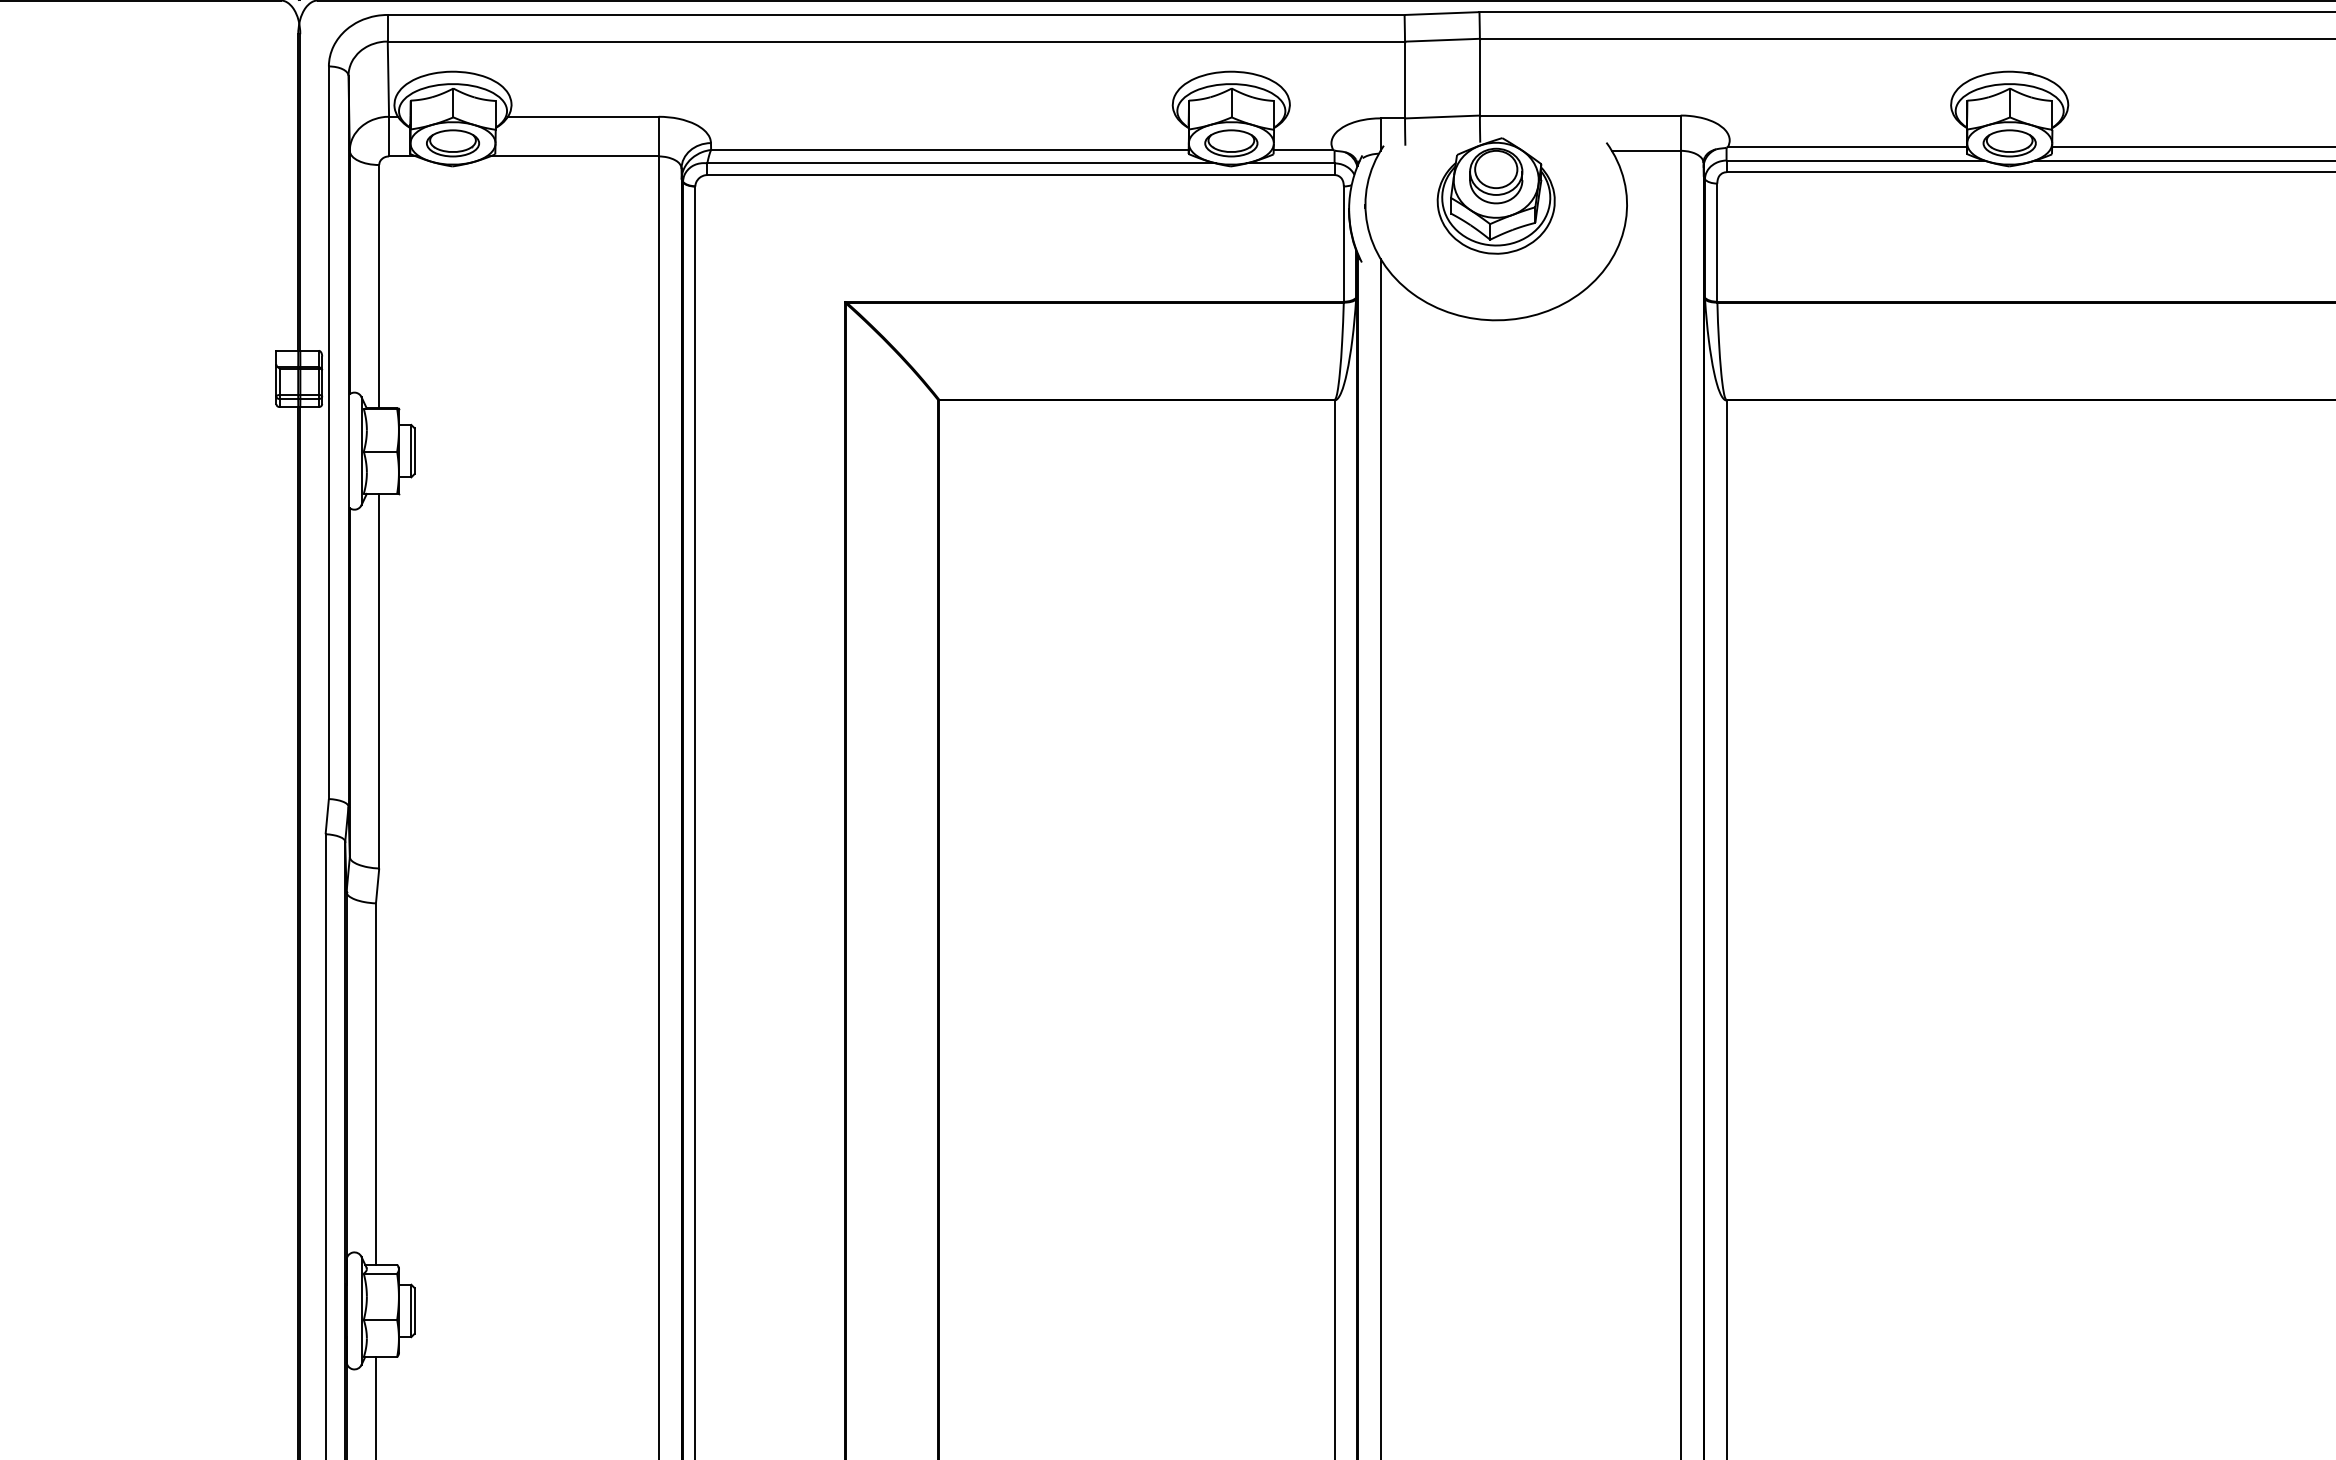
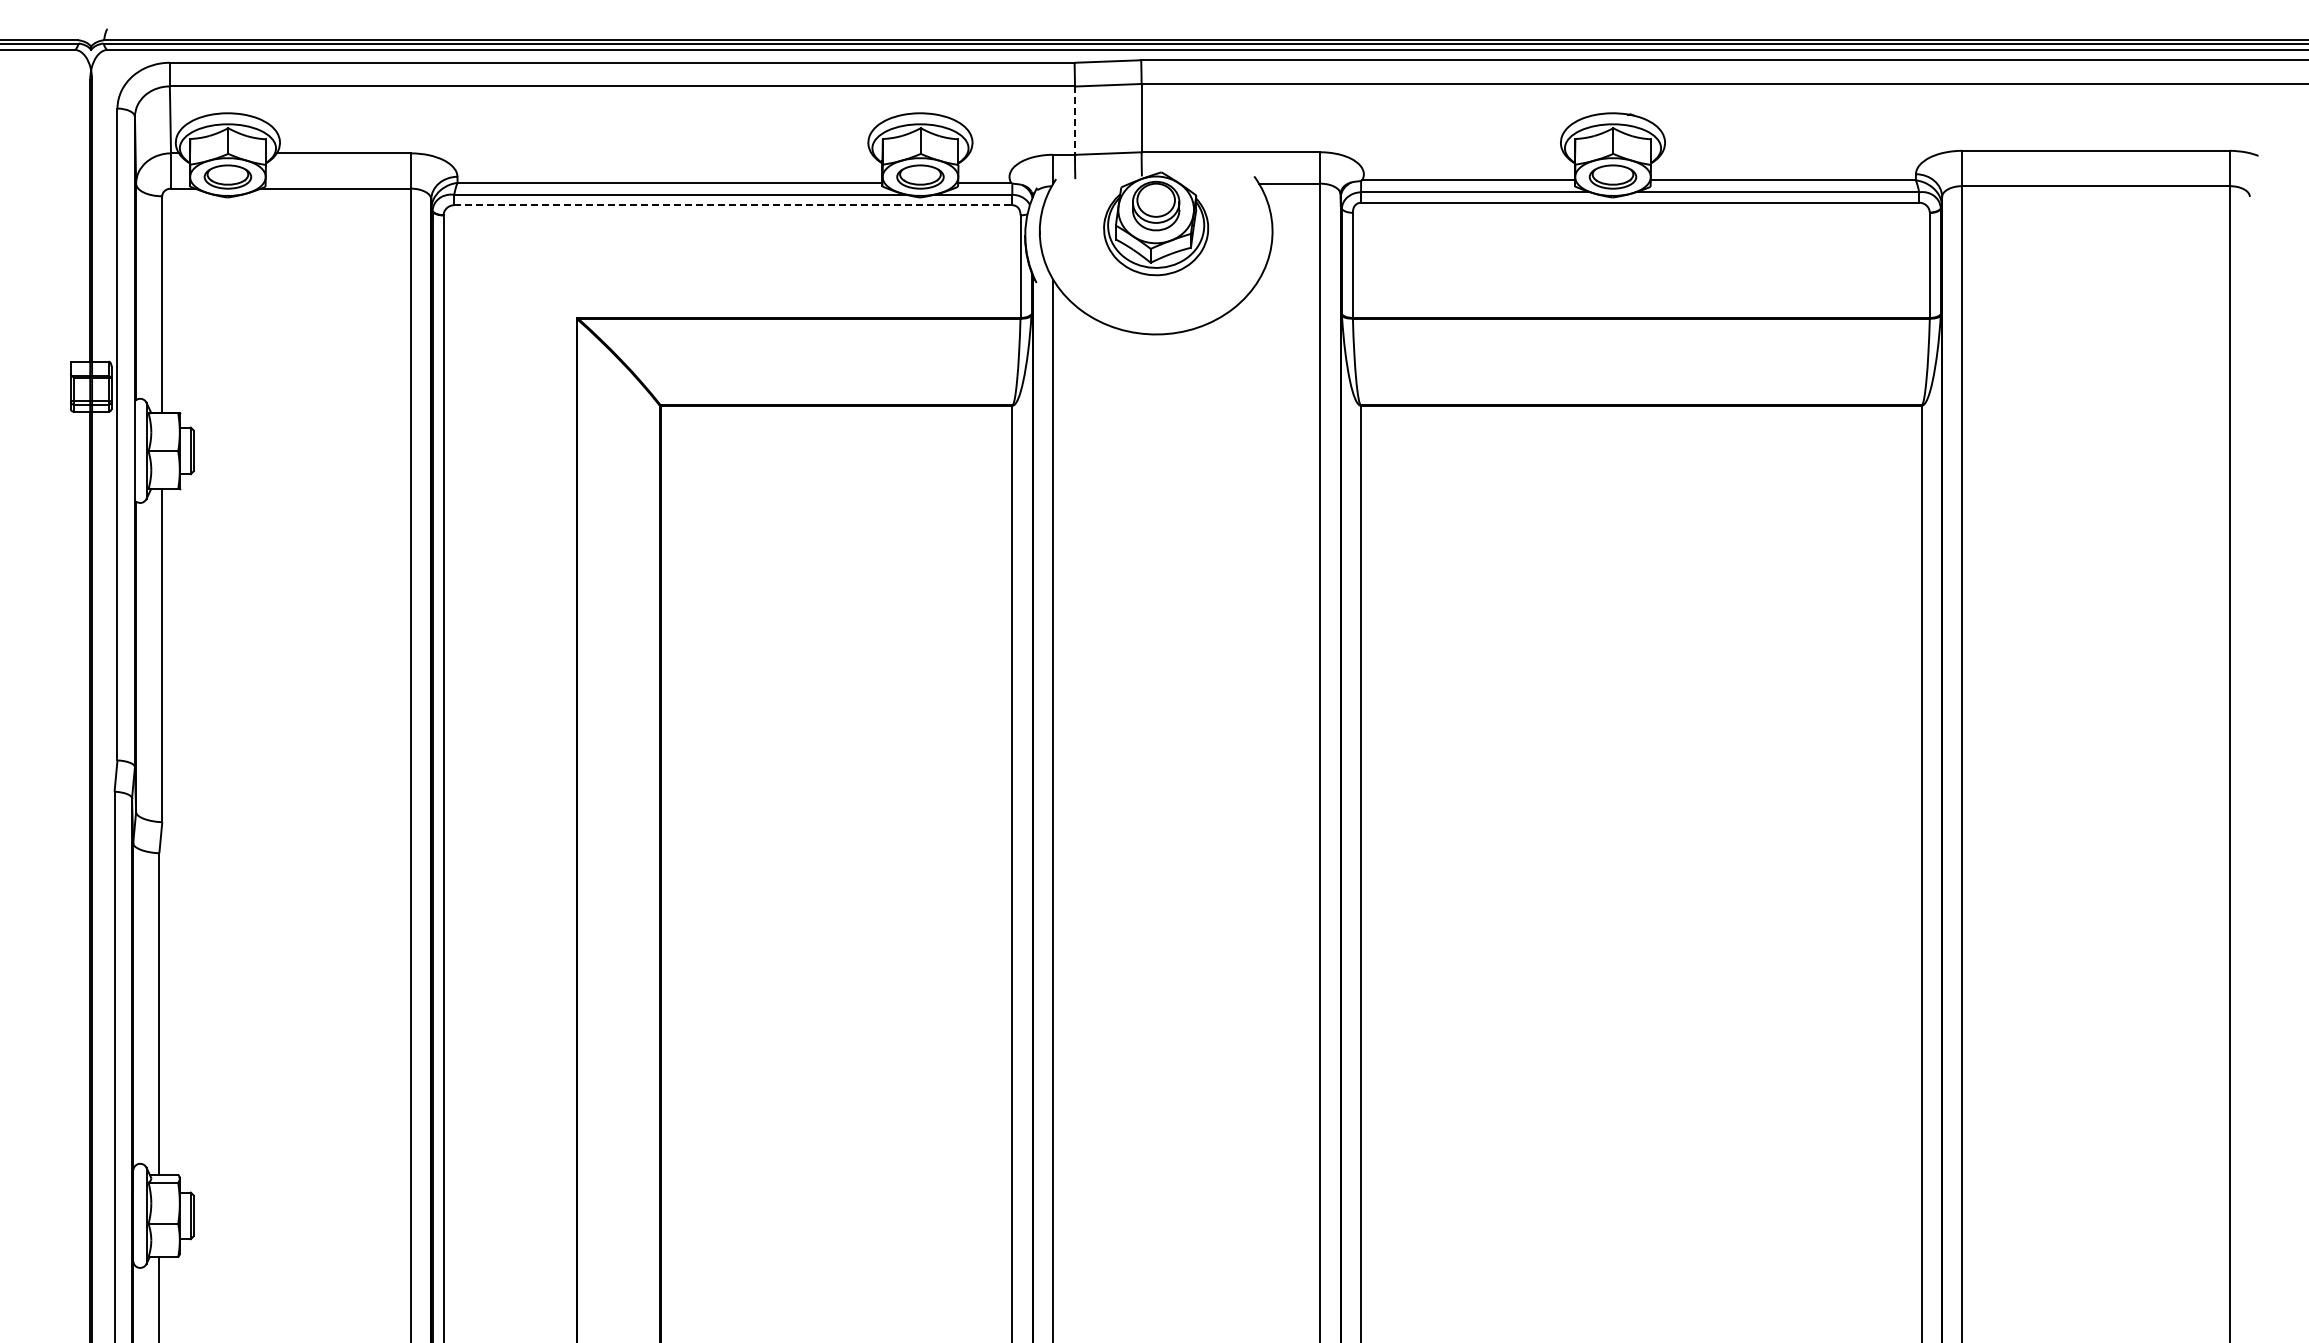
line: (1404, 80) -> (1074, 121), solid -> dashed
line: (1021, 175) -> (733, 205), solid -> dashed

